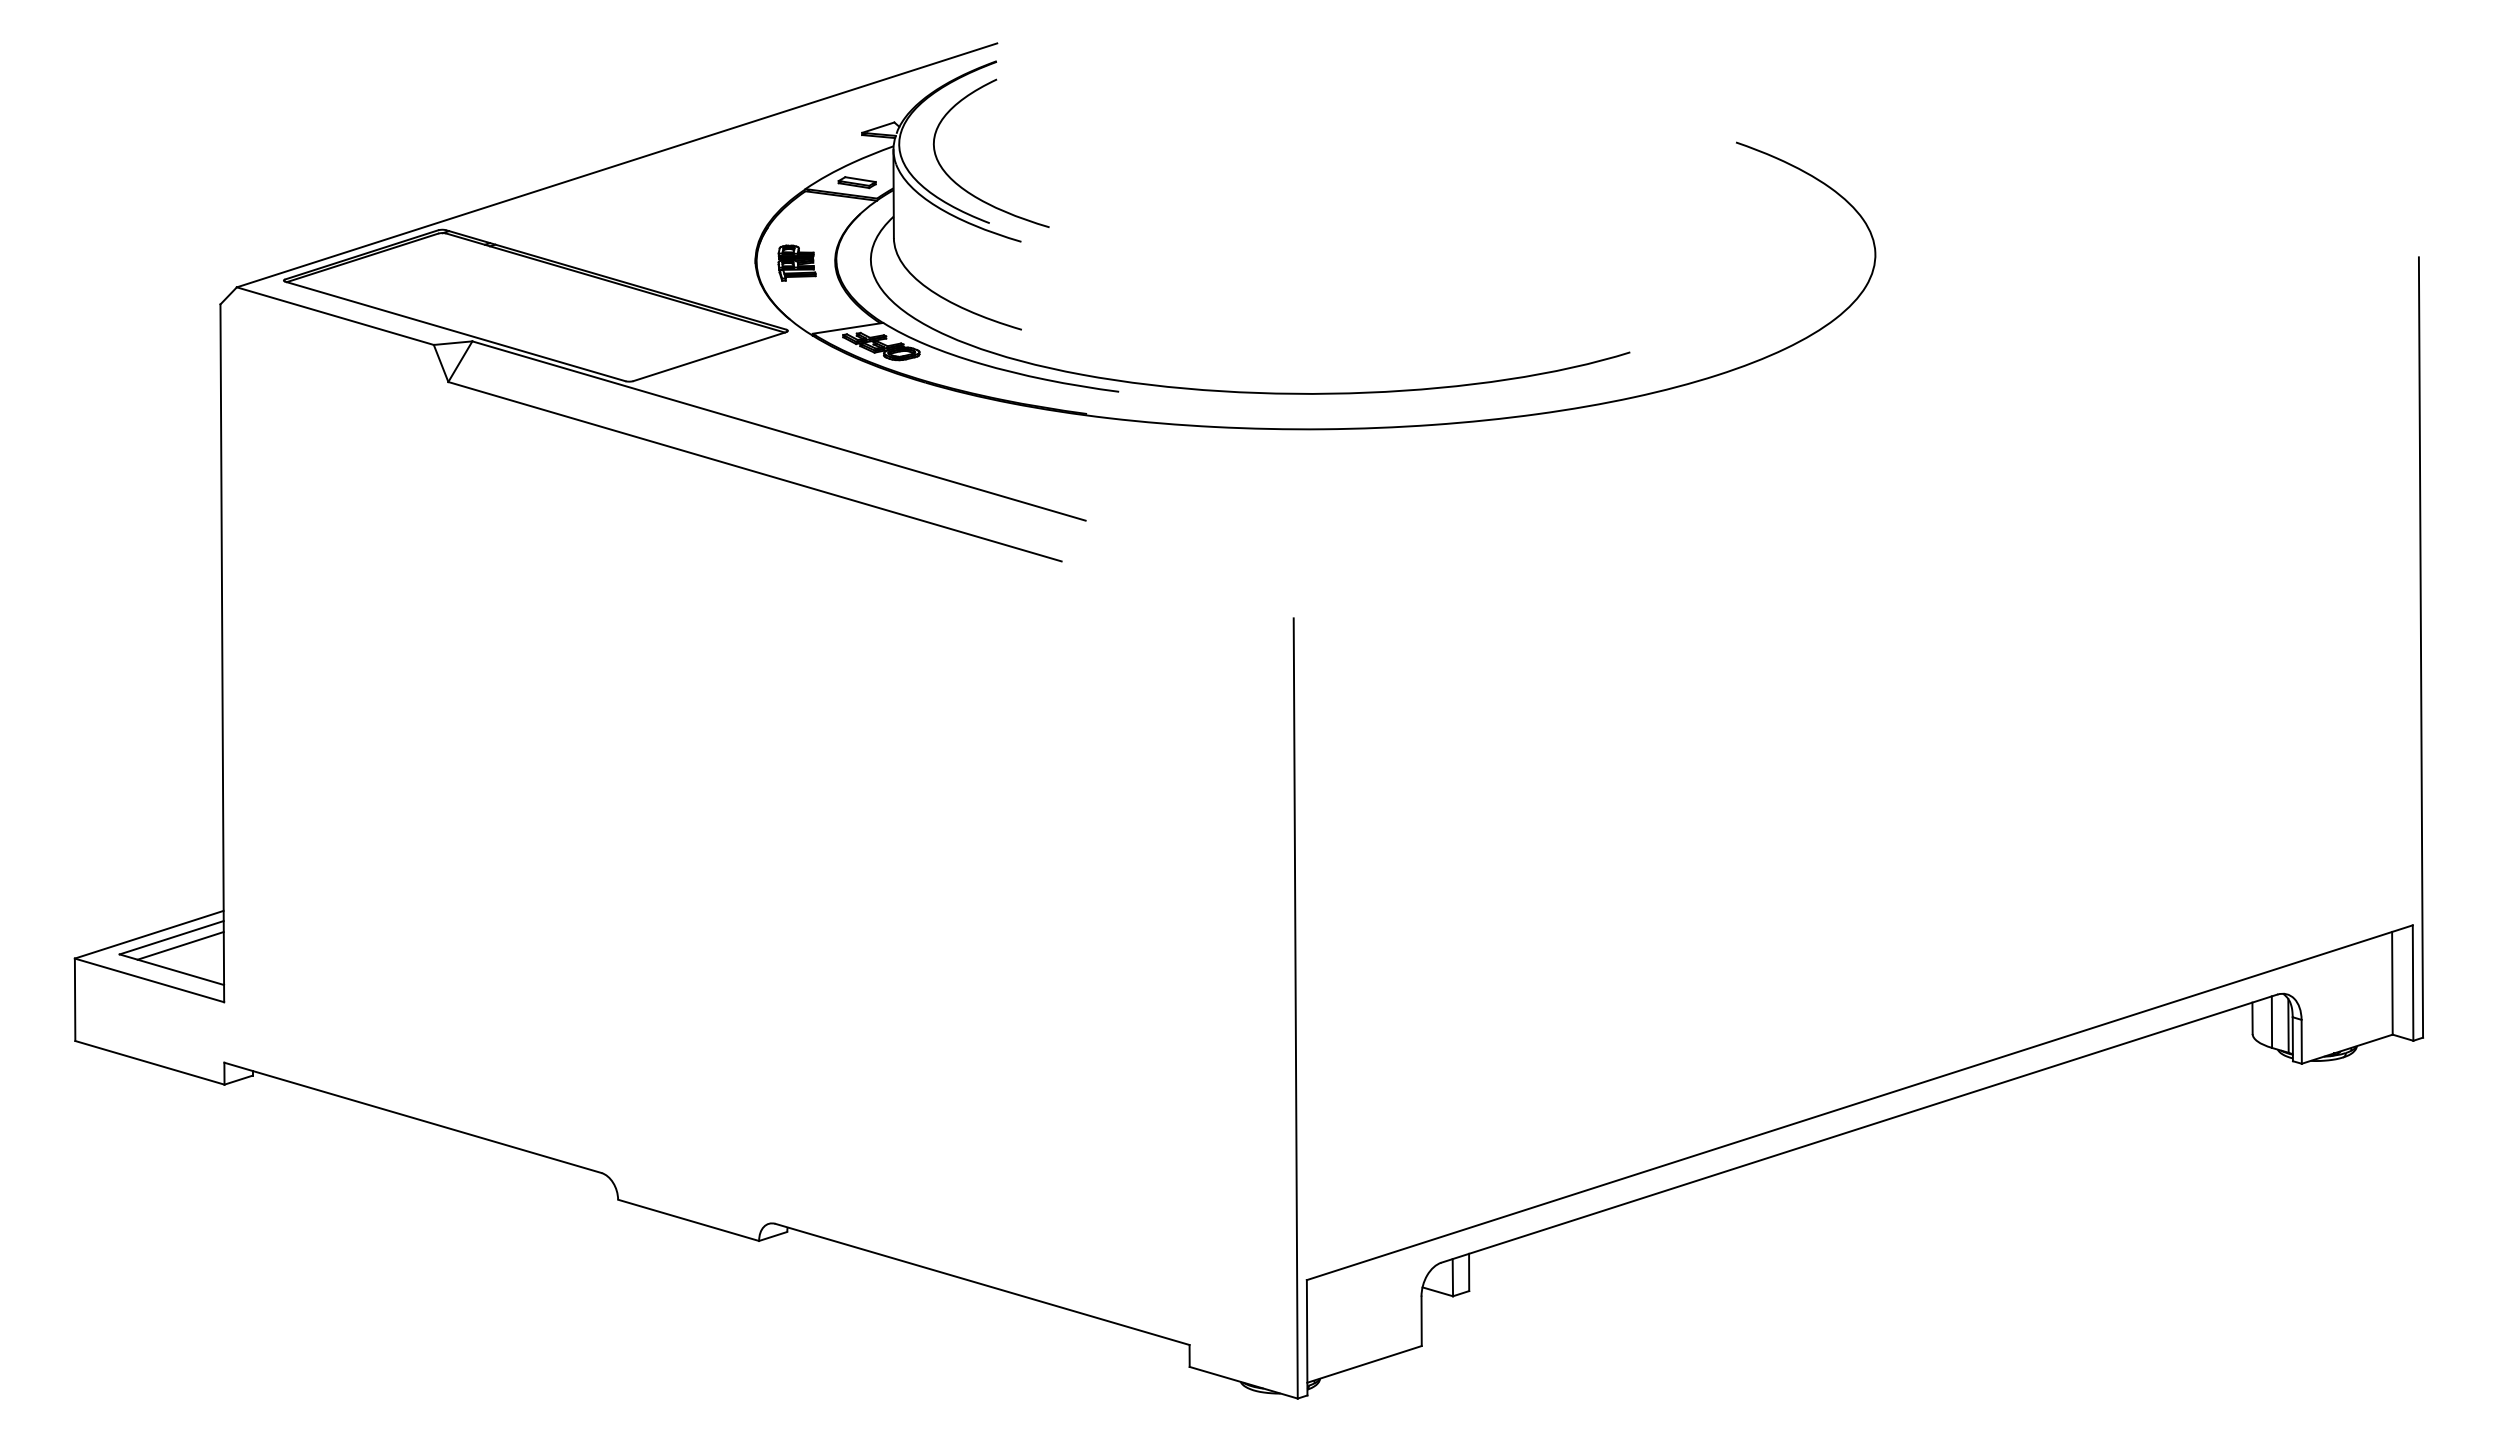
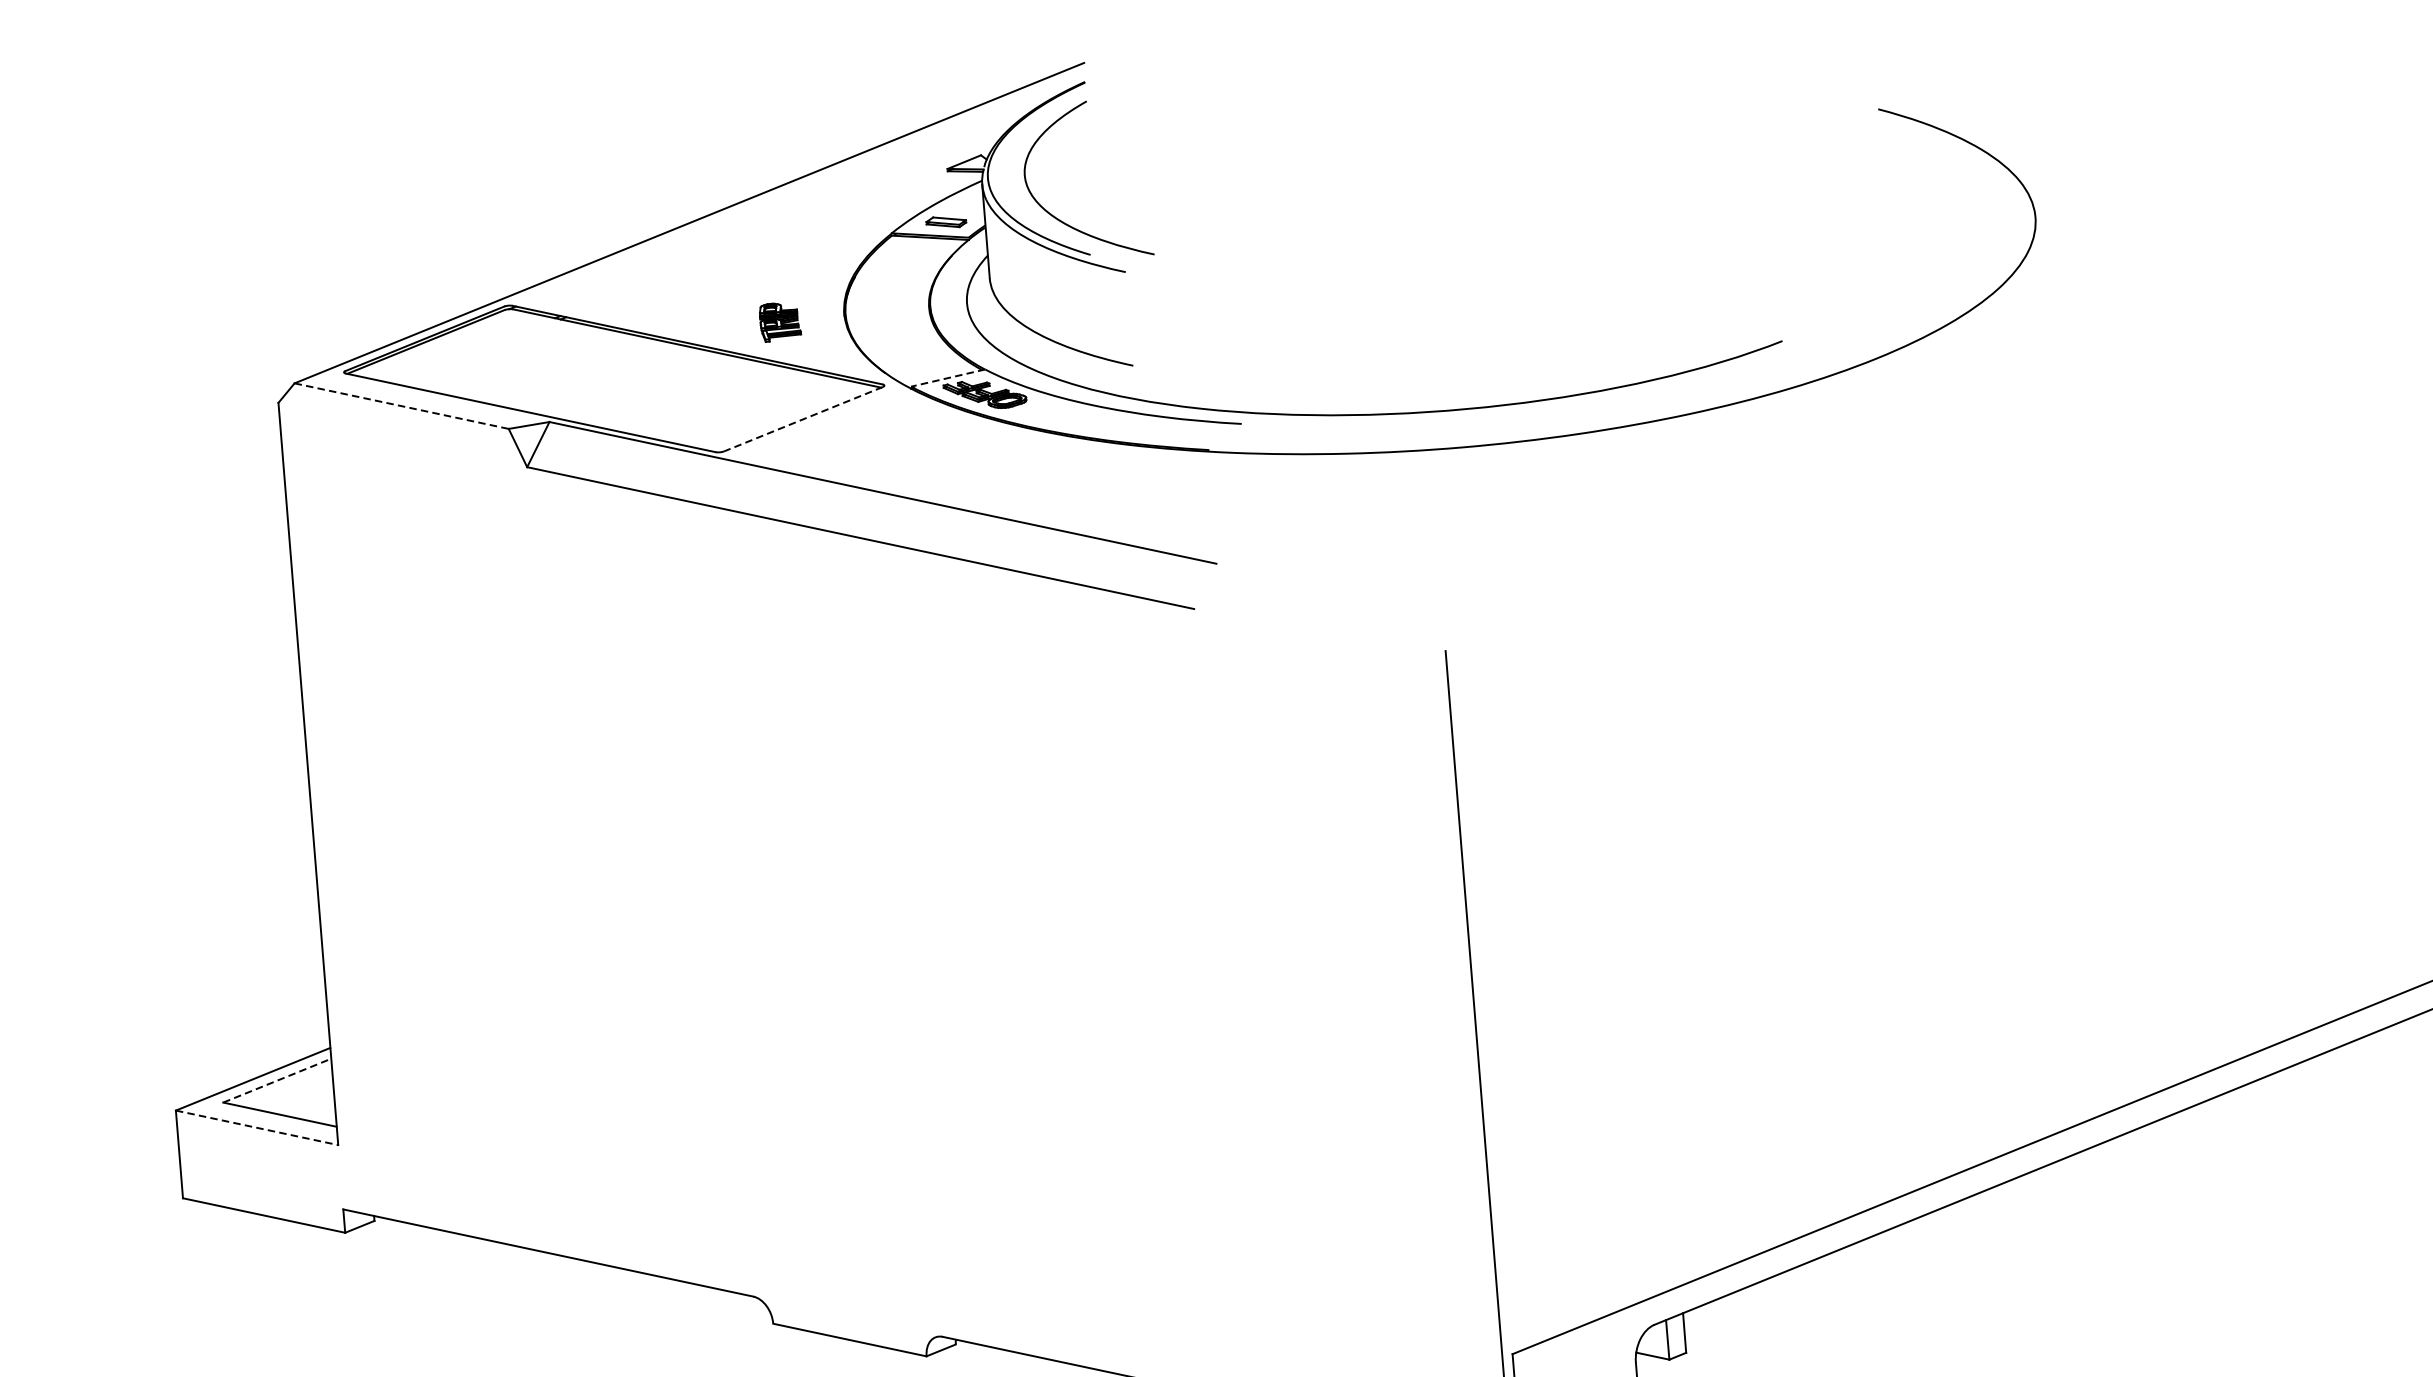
part: (796, 262) -> (779, 321), moved
line: (335, 316) -> (401, 406), solid -> dashed
line: (848, 328) -> (948, 378), solid -> dashed
line: (709, 356) -> (803, 419), solid -> dashed
line: (171, 937) -> (277, 1080), solid -> dashed
line: (180, 945) -> (287, 1088), removed
line: (149, 980) -> (257, 1127), solid -> dashed

